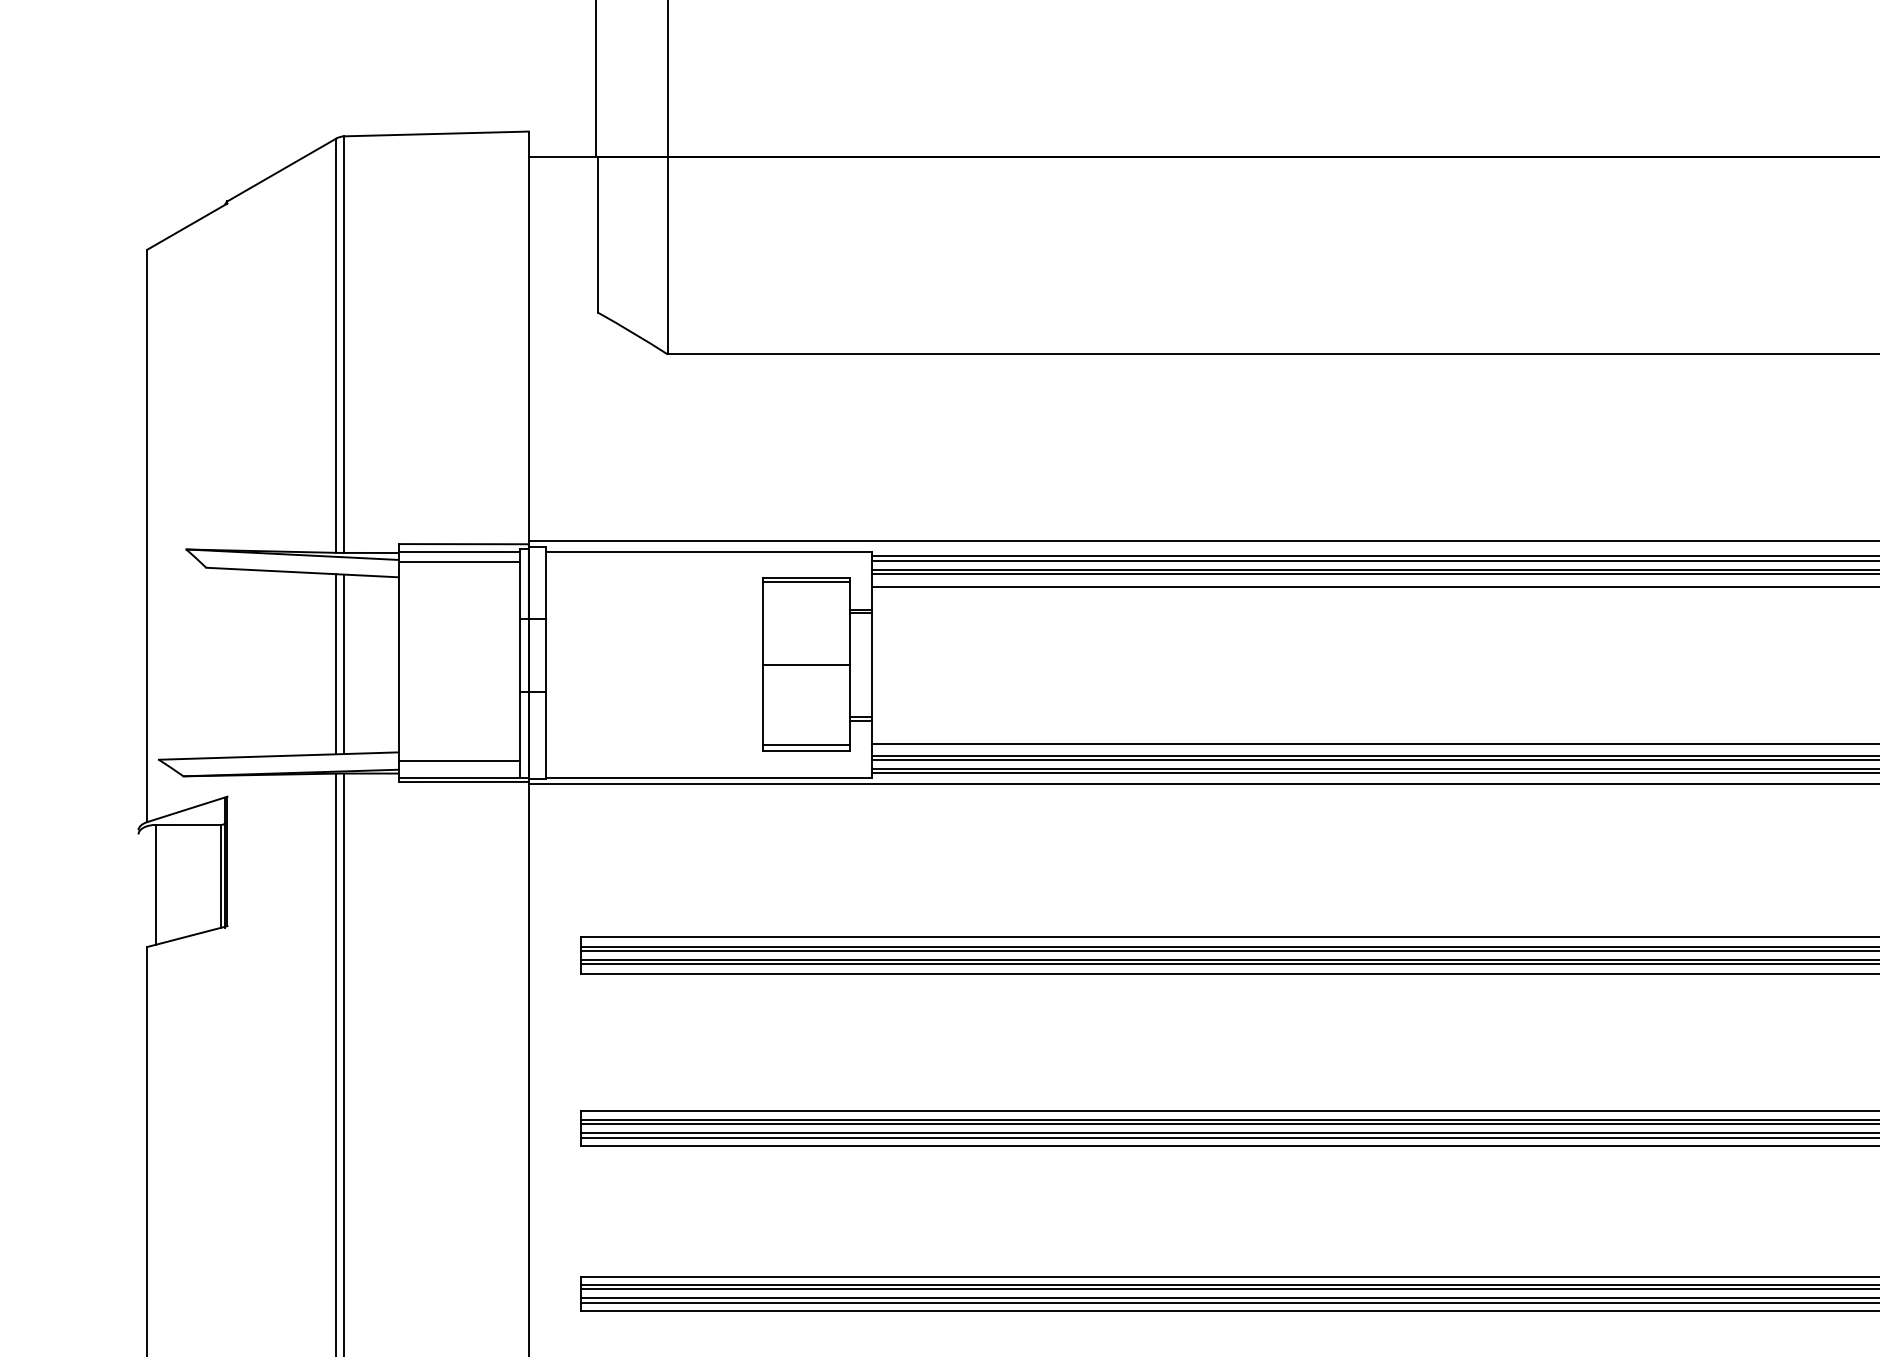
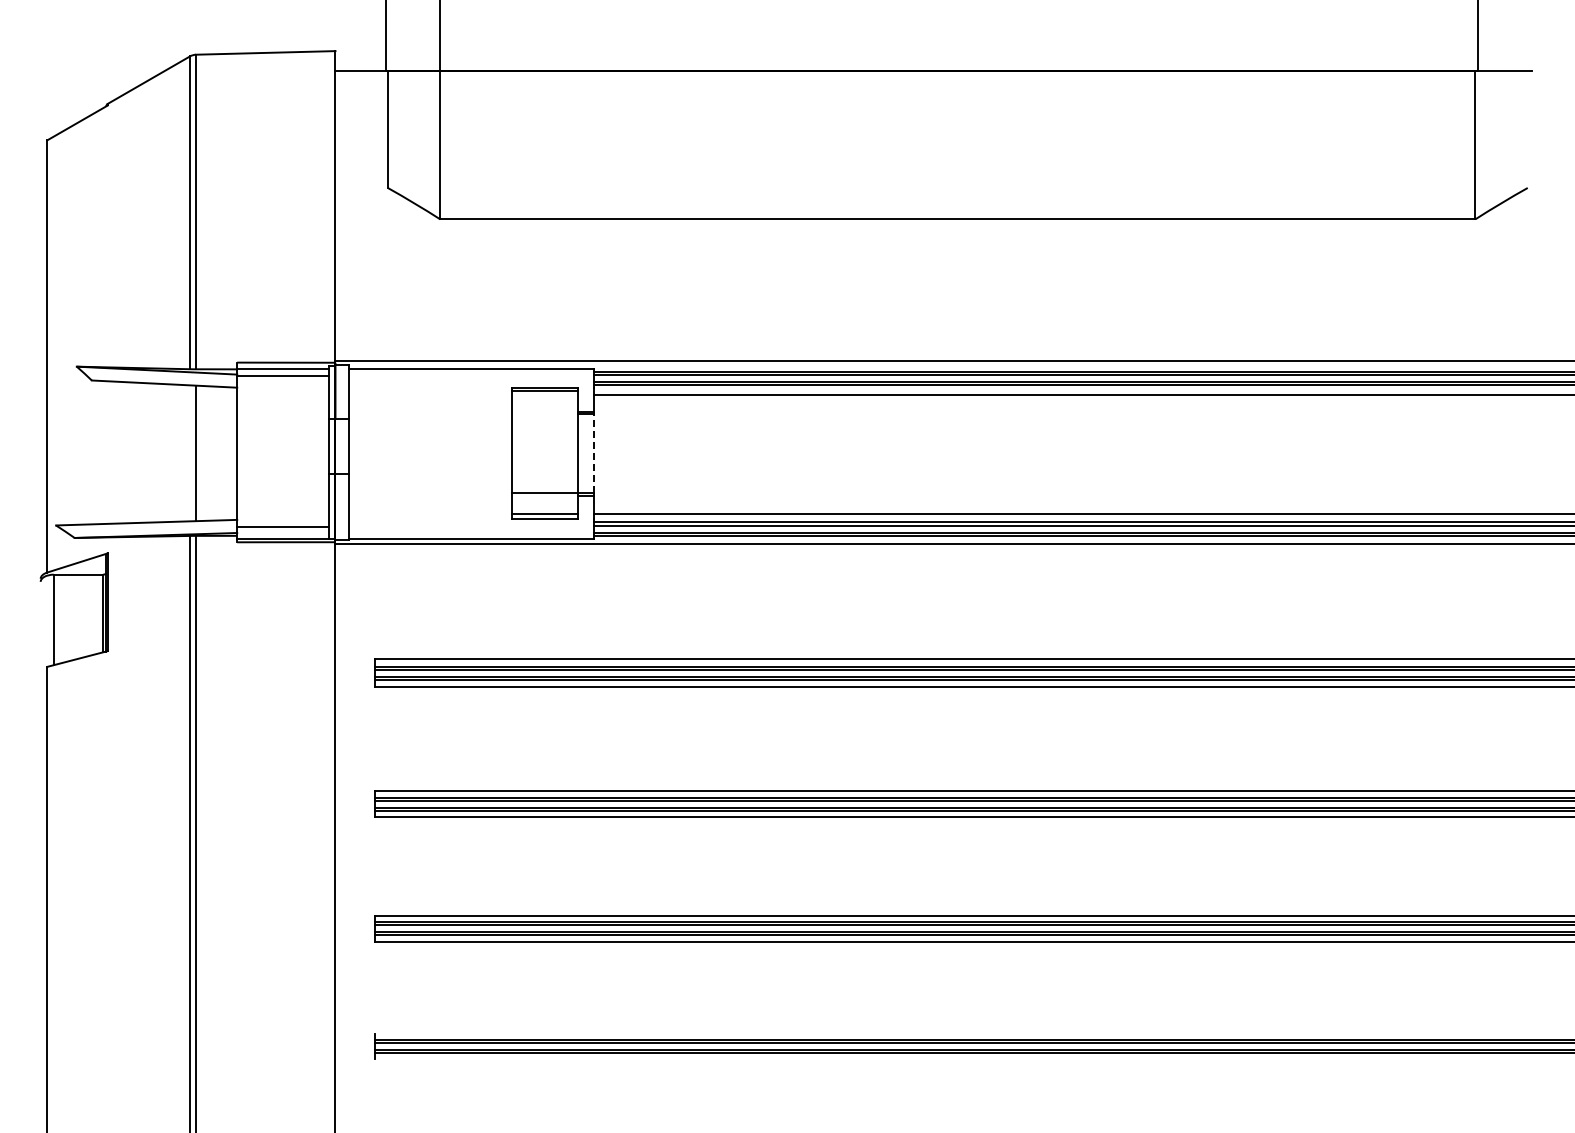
line: (335, 664) -> (189, 453), removed
line: (805, 664) -> (544, 492), moved
line: (871, 664) -> (594, 453), solid -> dashed

